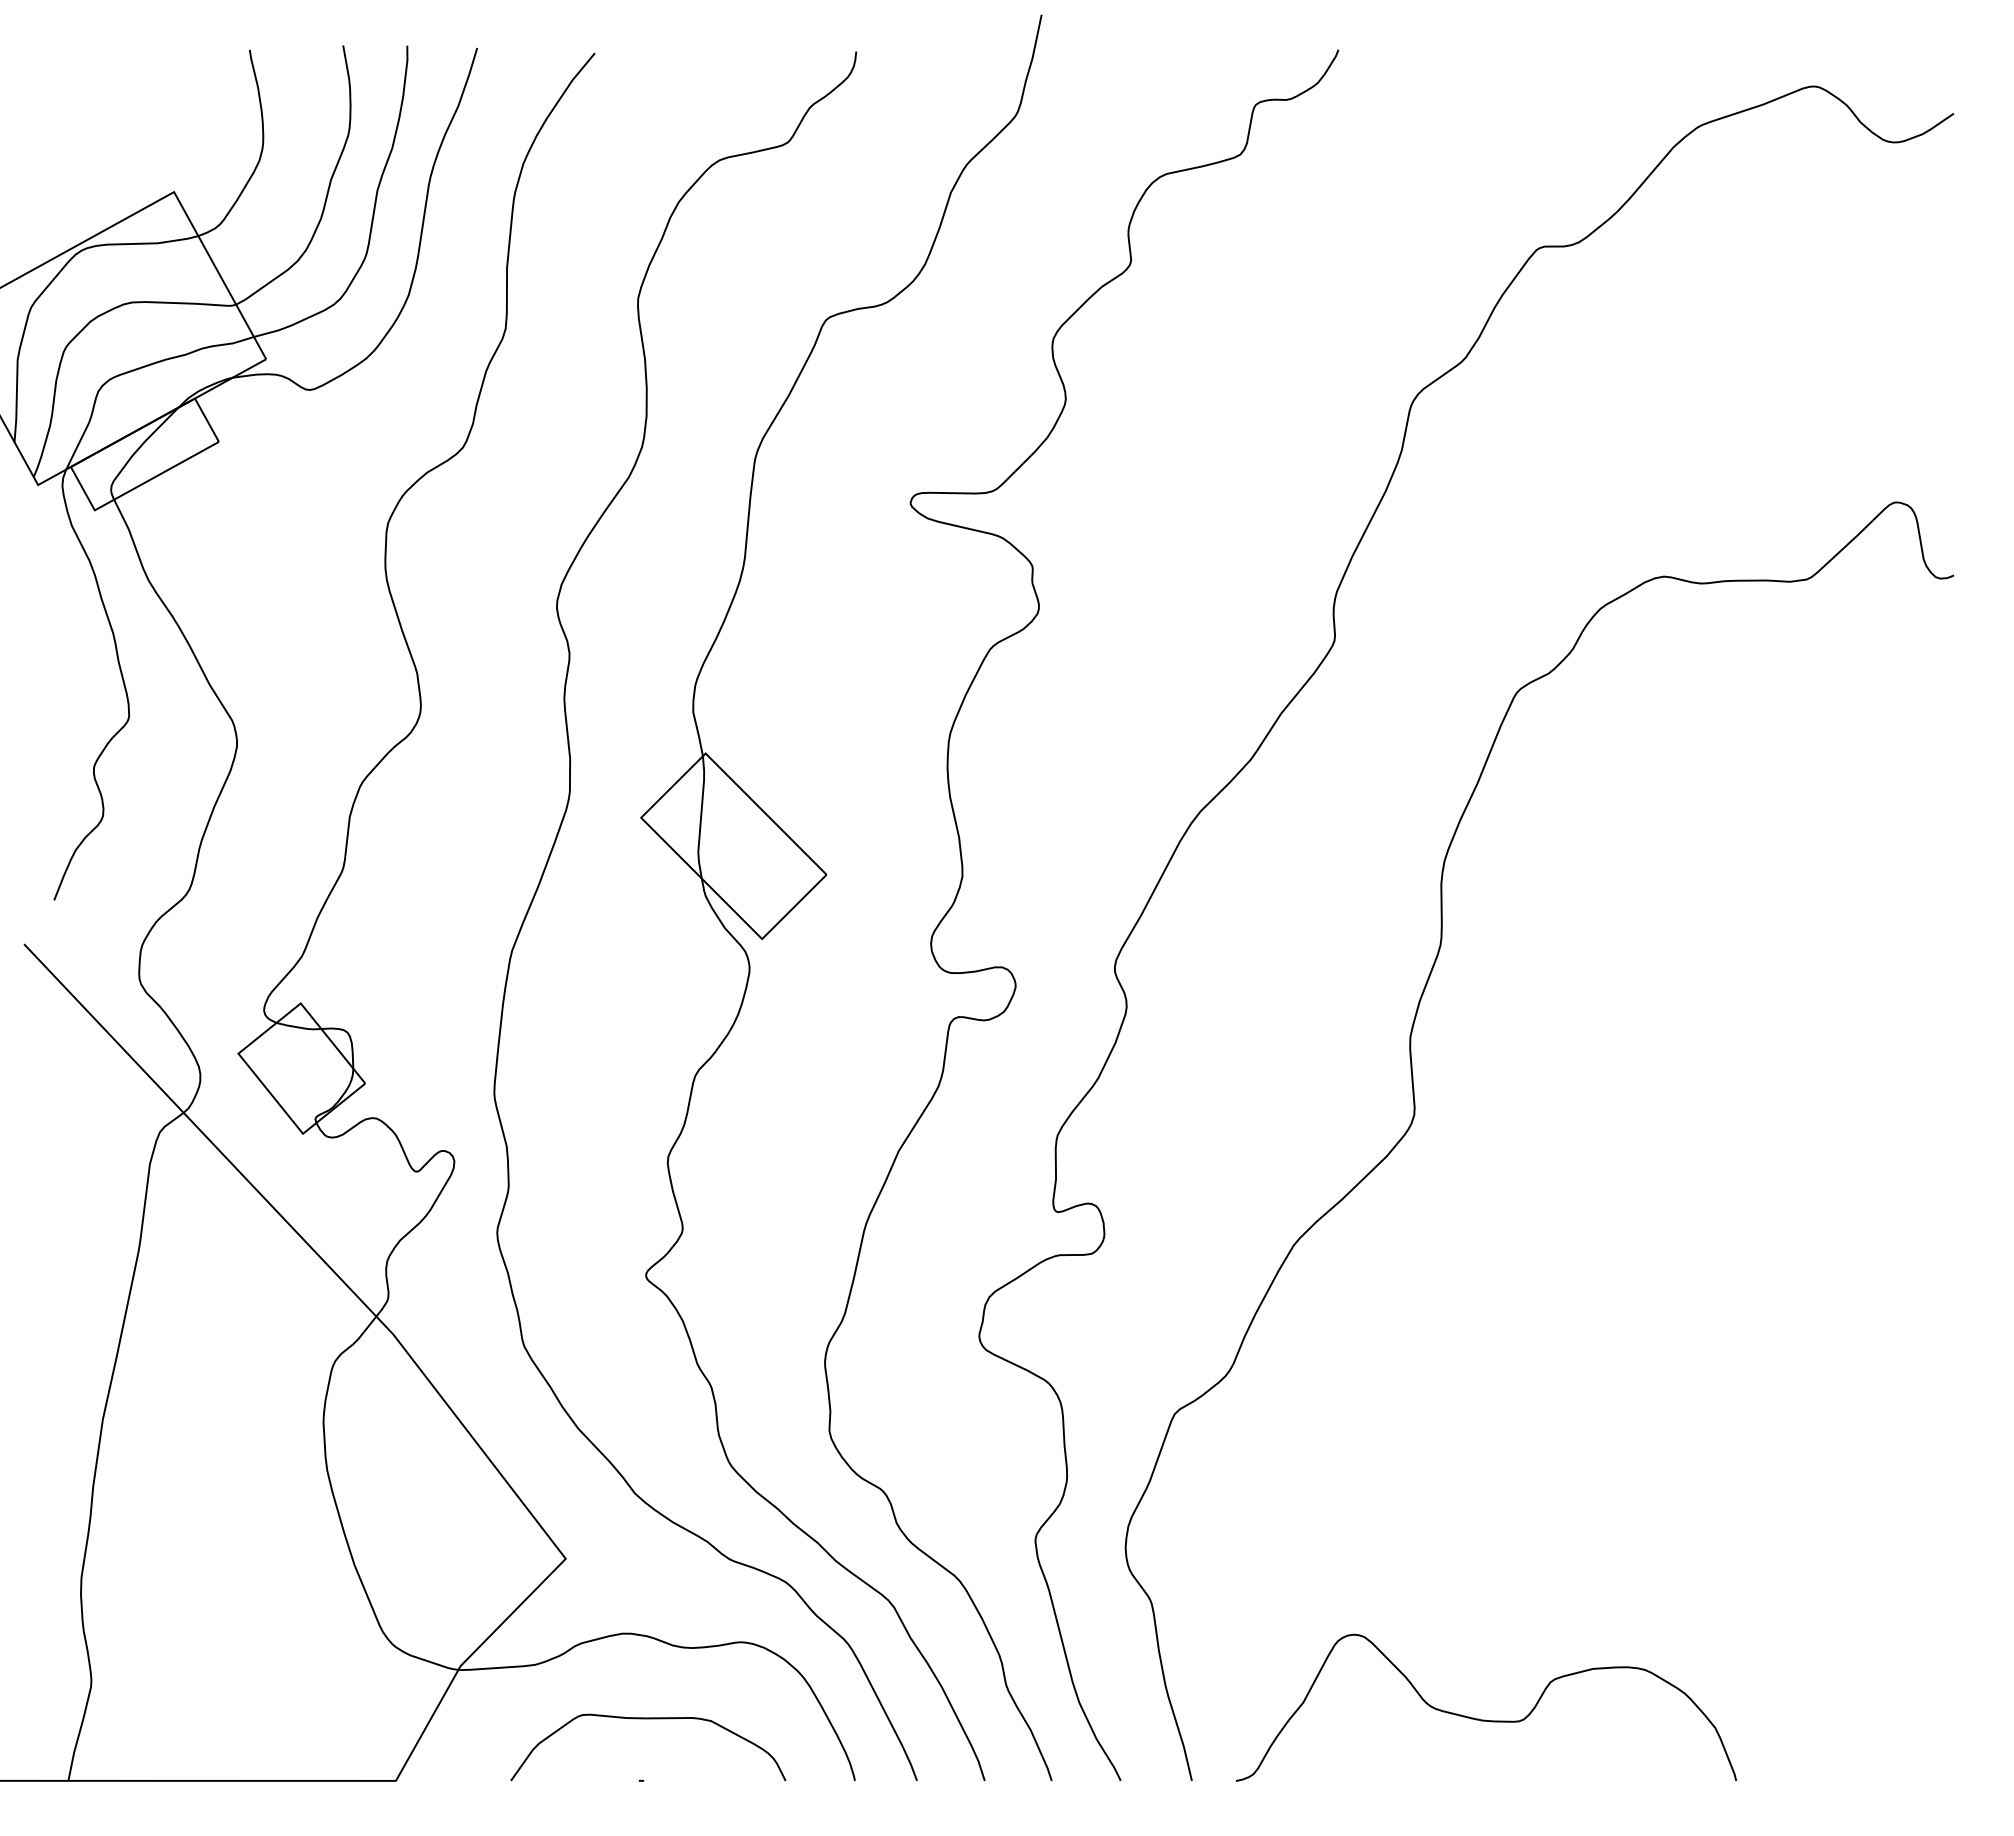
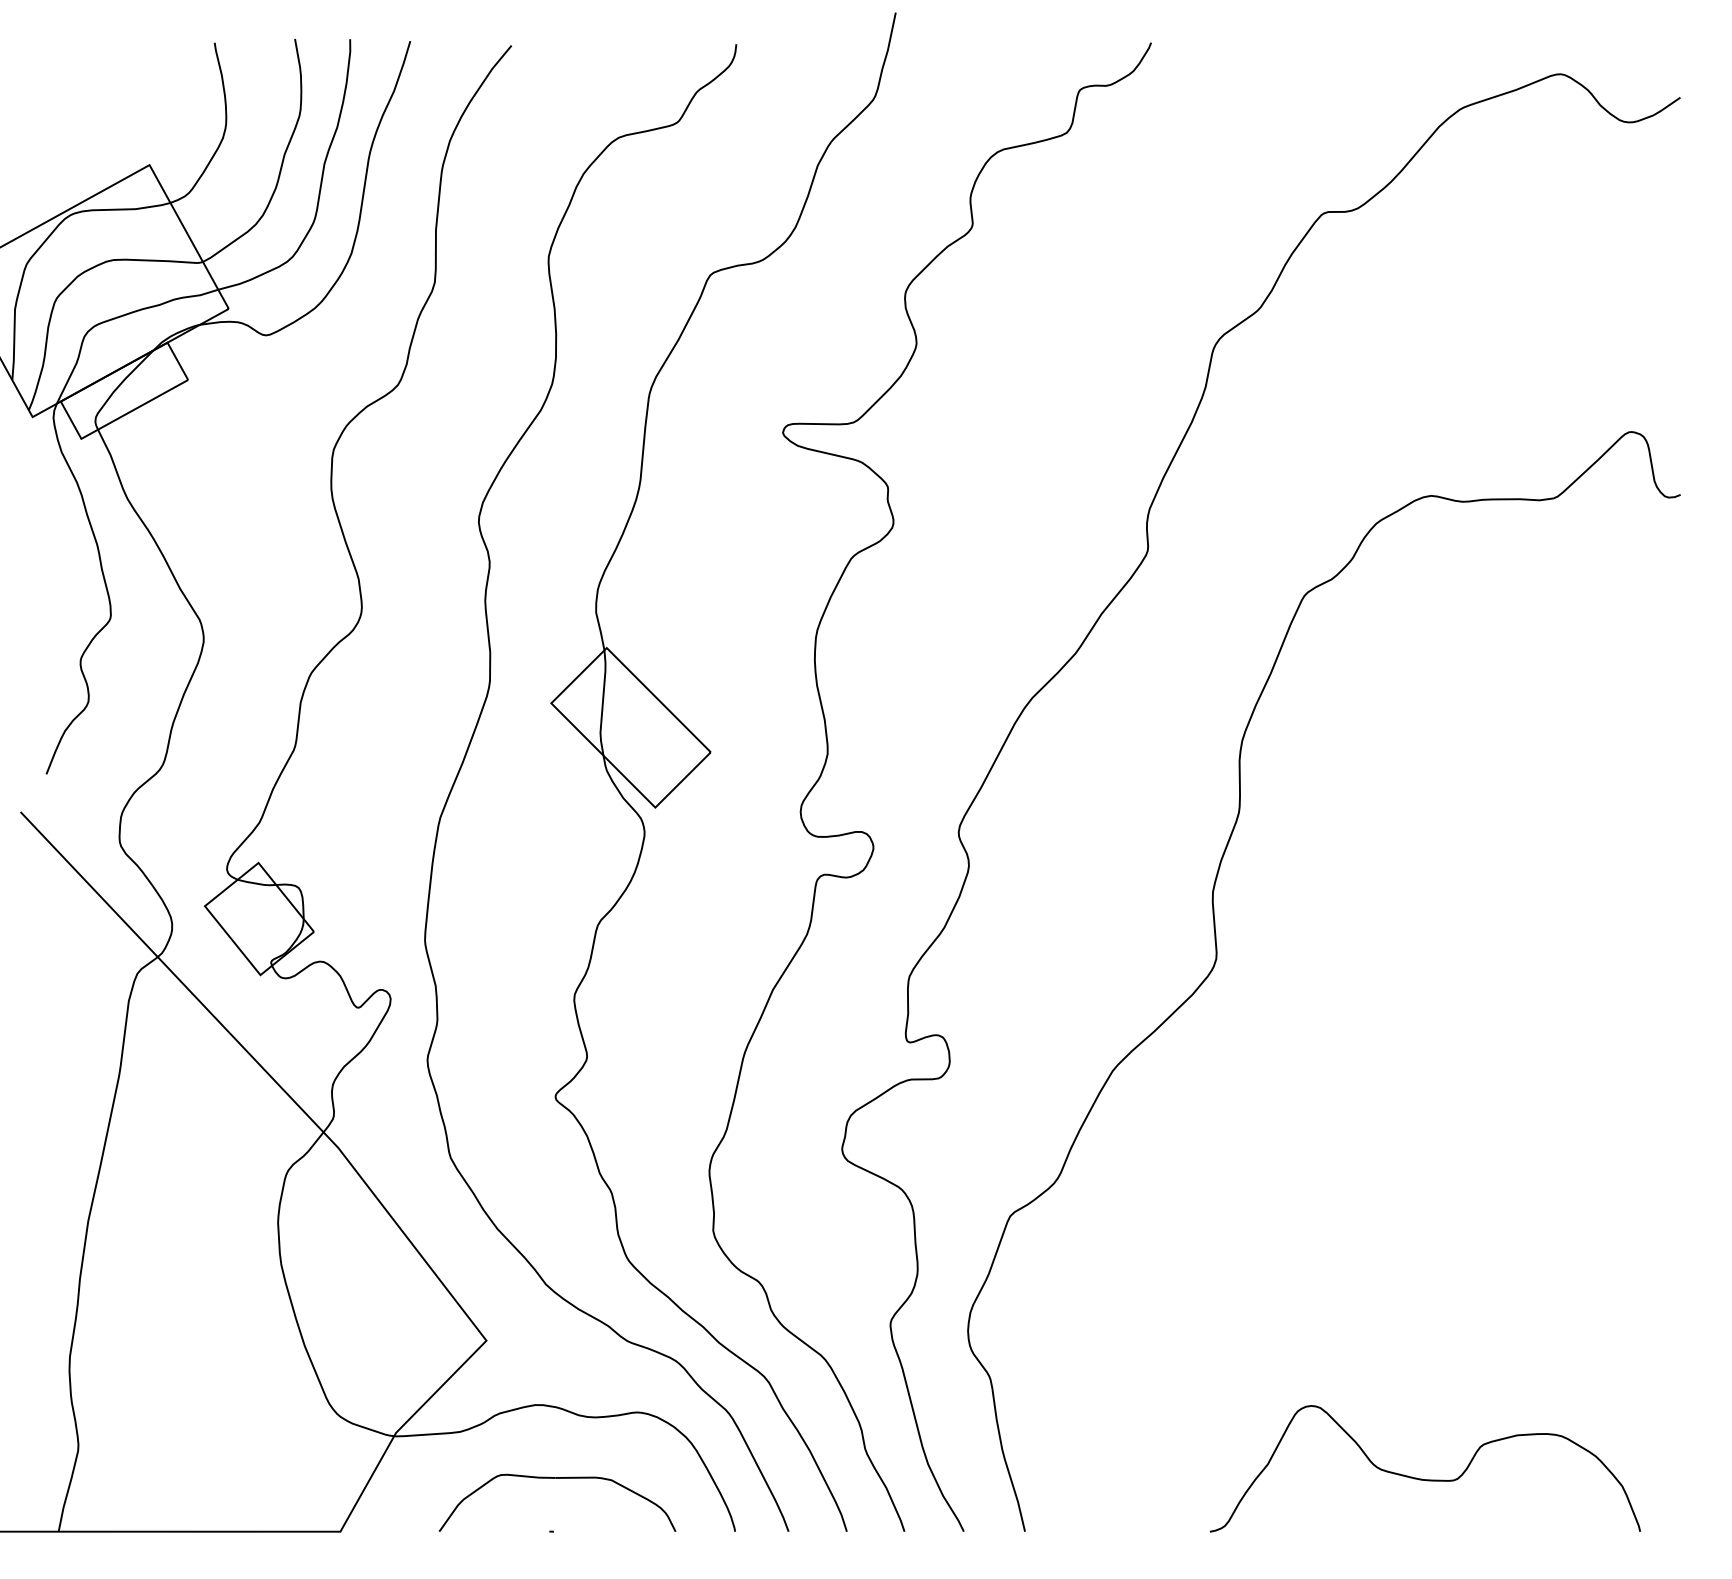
curve: (1481, 1719) -> (1421, 1478), moved

